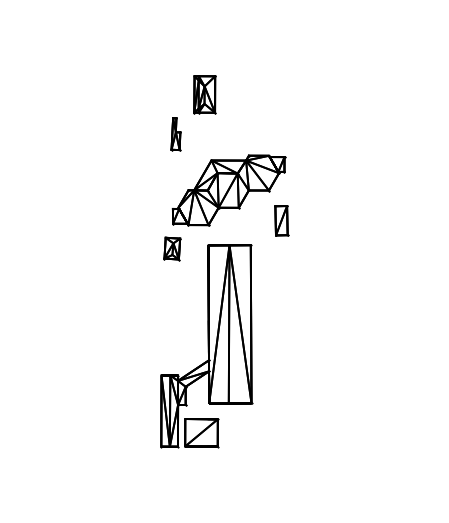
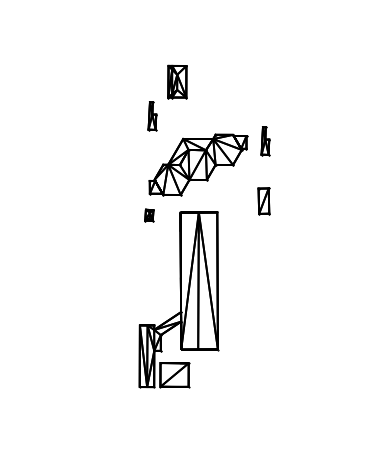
part: (306, 163) -> (265, 141), added
part: (281, 221) -> (263, 201), moved
part: (172, 248) -> (149, 215), size x0.6

